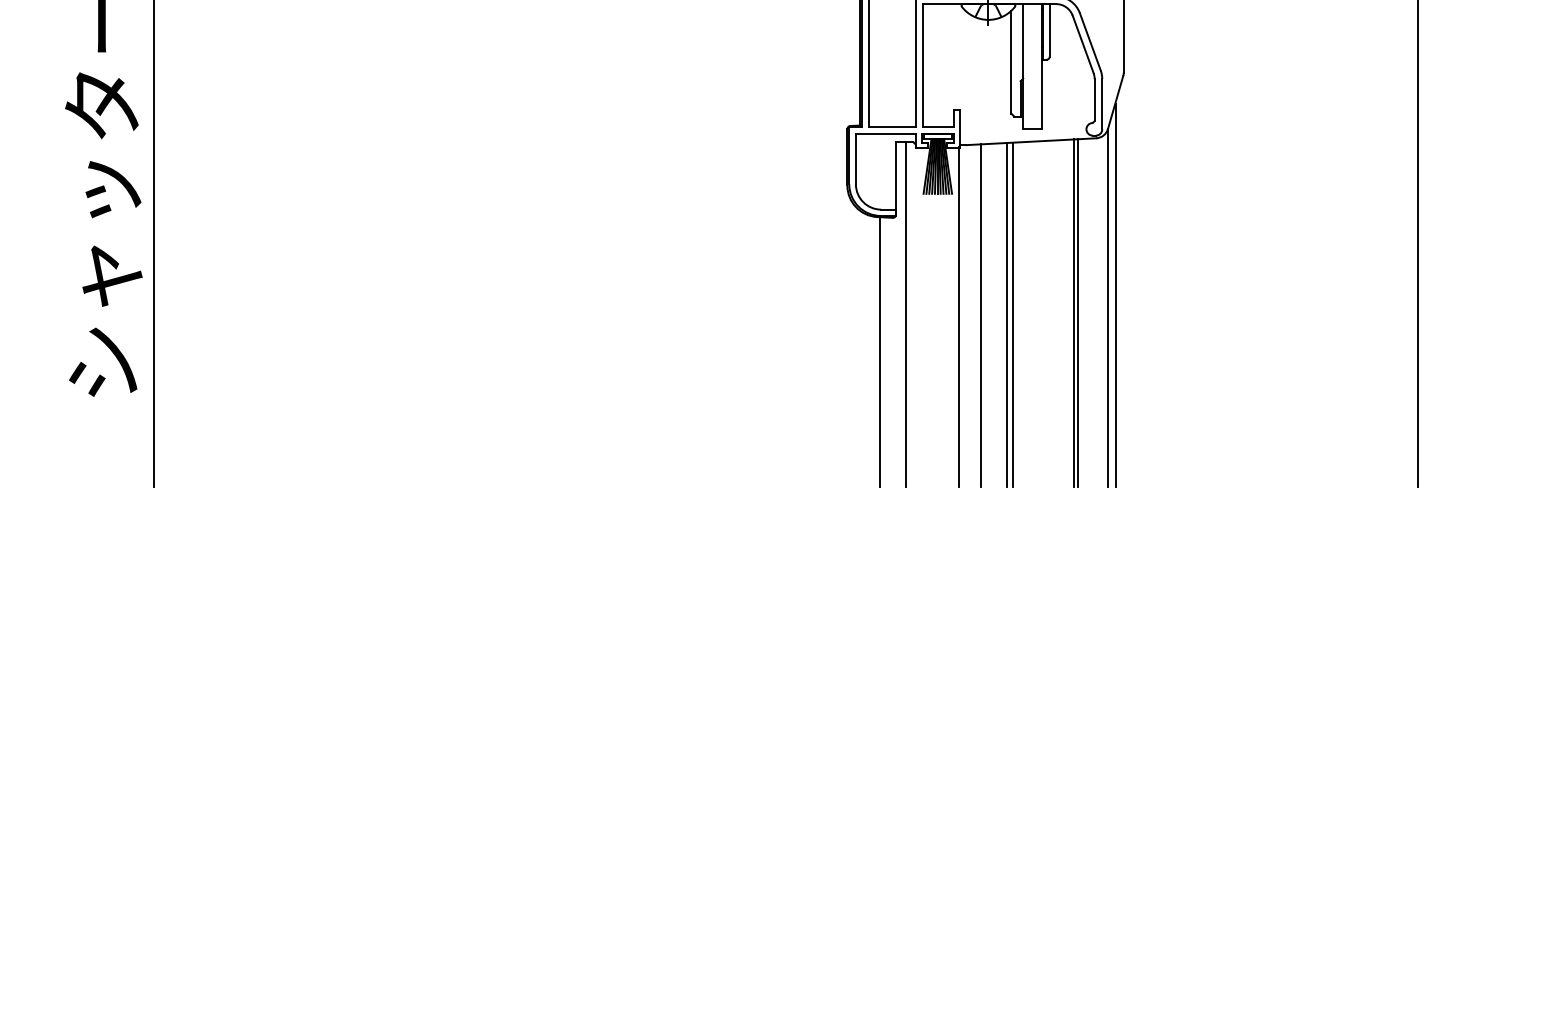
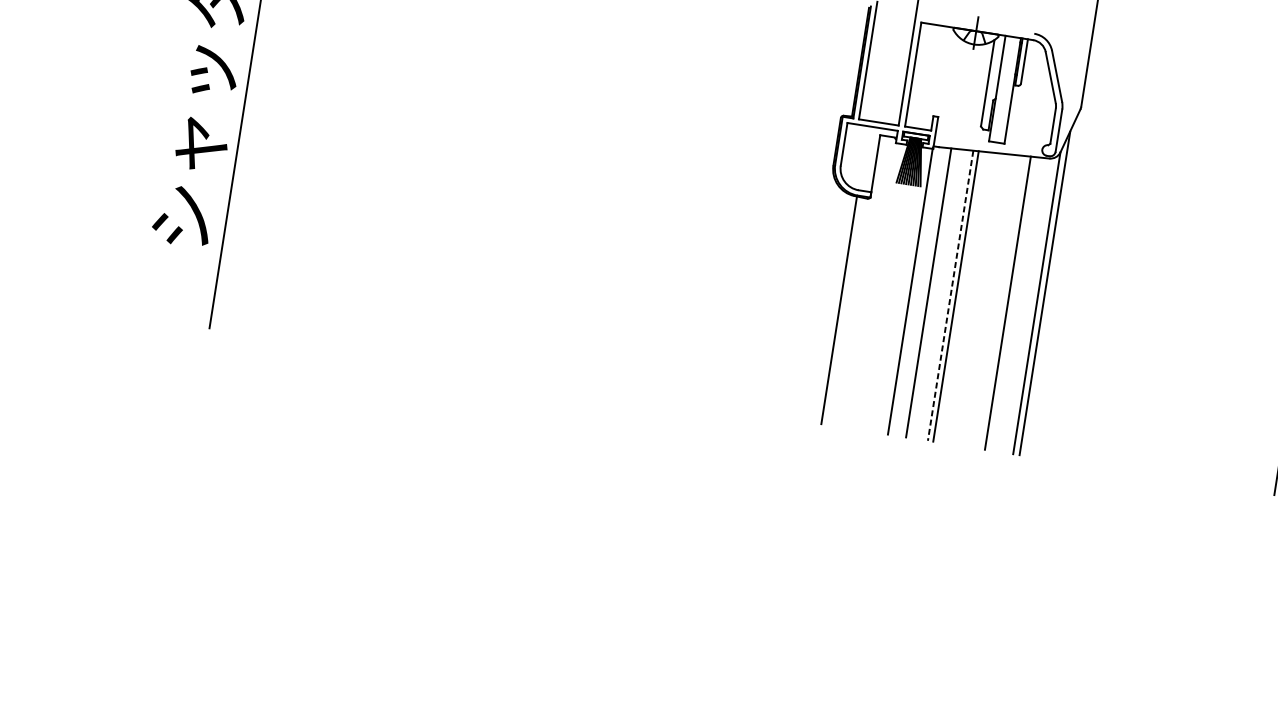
line: (1078, 313) -> (1011, 303), removed
line: (906, 314) -> (866, 281), removed
line: (1006, 315) -> (950, 296), solid -> dashed

